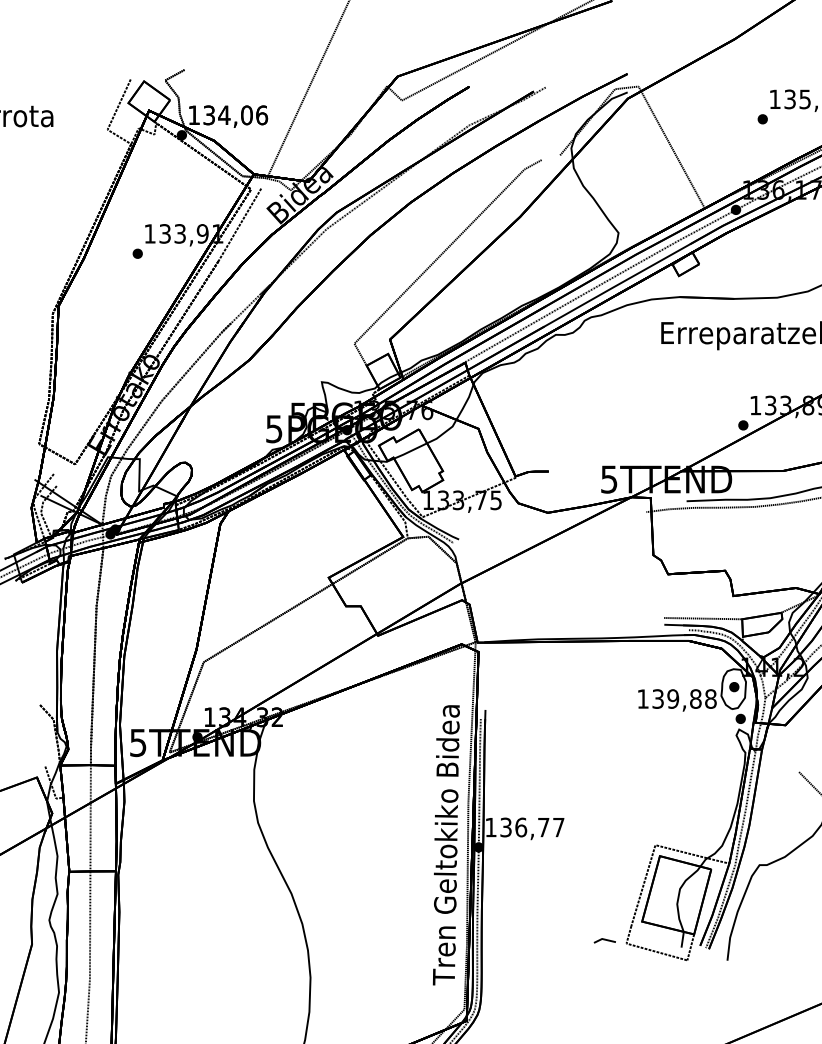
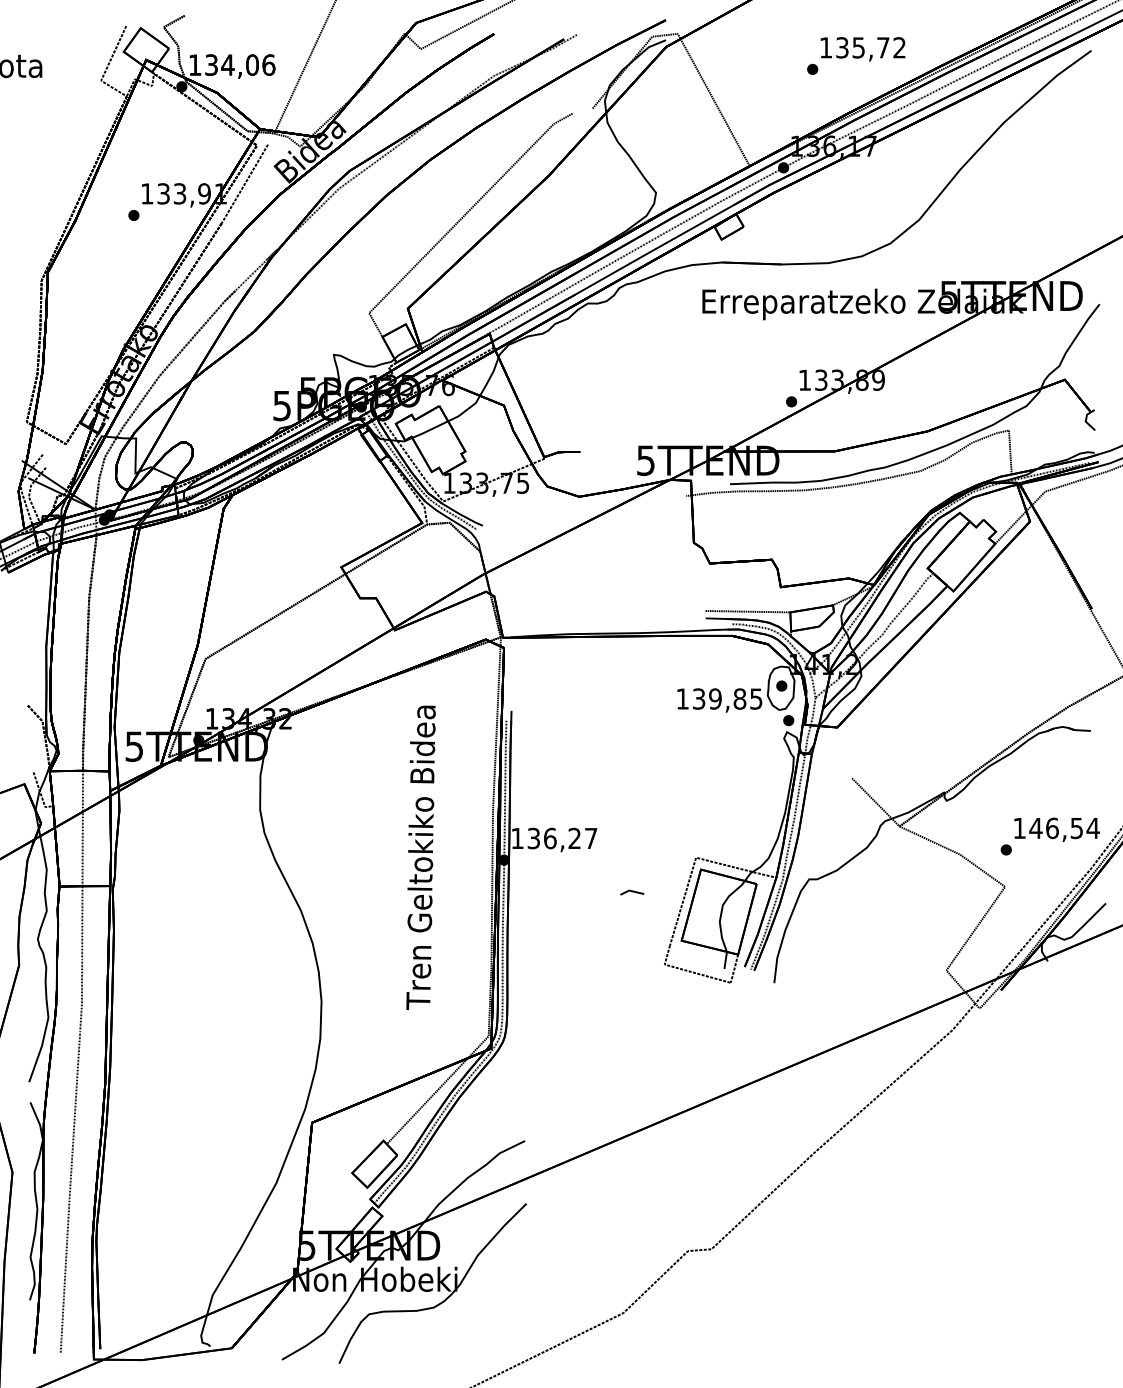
text: (711, 698) -> (756, 698), 139,88 -> 139,85
text: (543, 826) -> (574, 837), 136,77 -> 136,27
text: (445, 844) -> (420, 857), moved
line: (605, 940) -> (632, 892), moved

